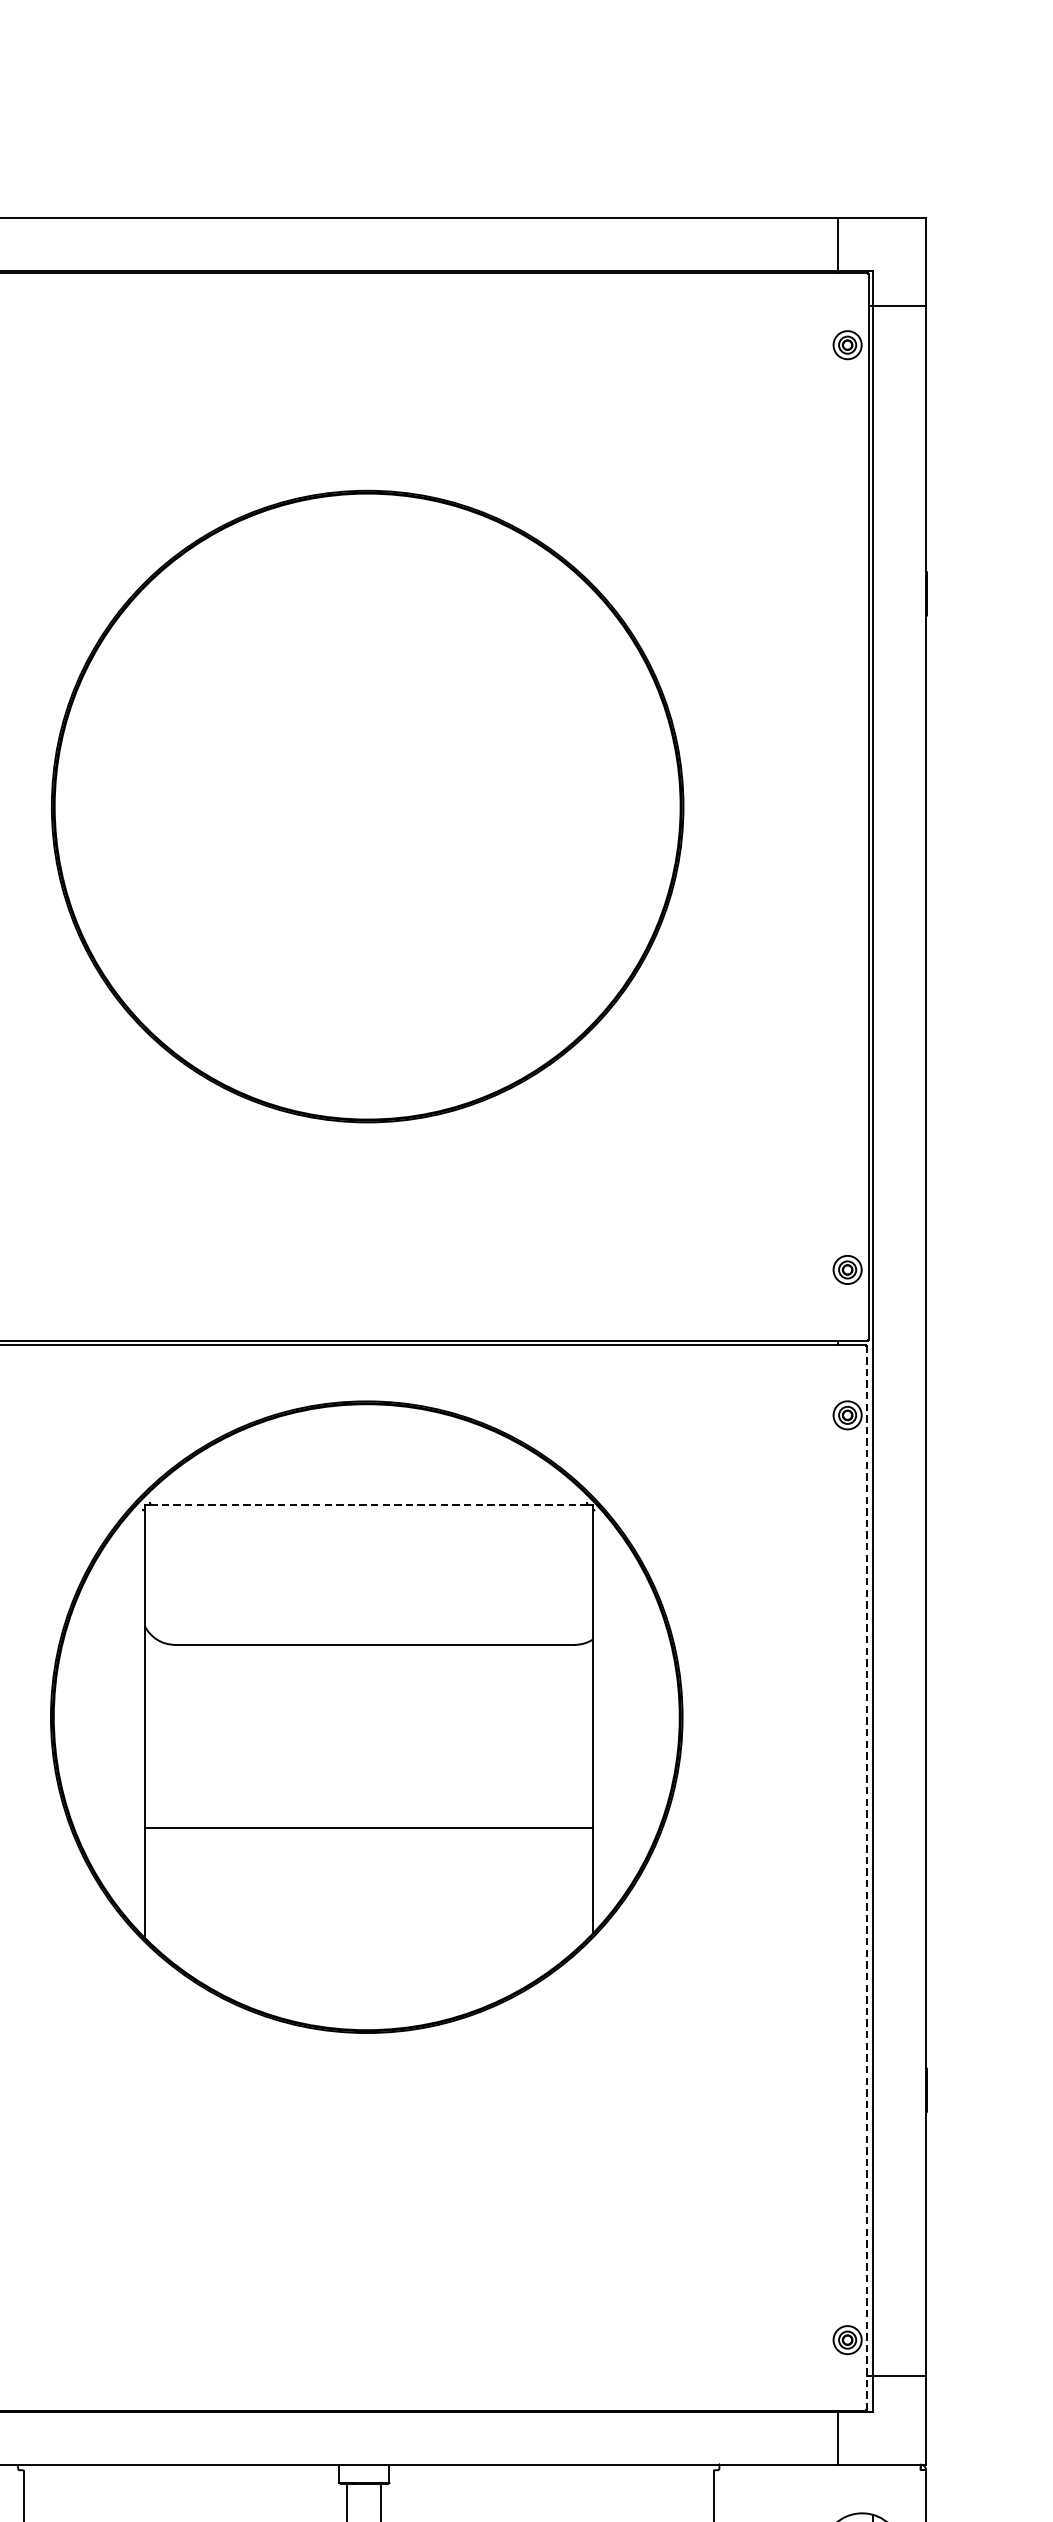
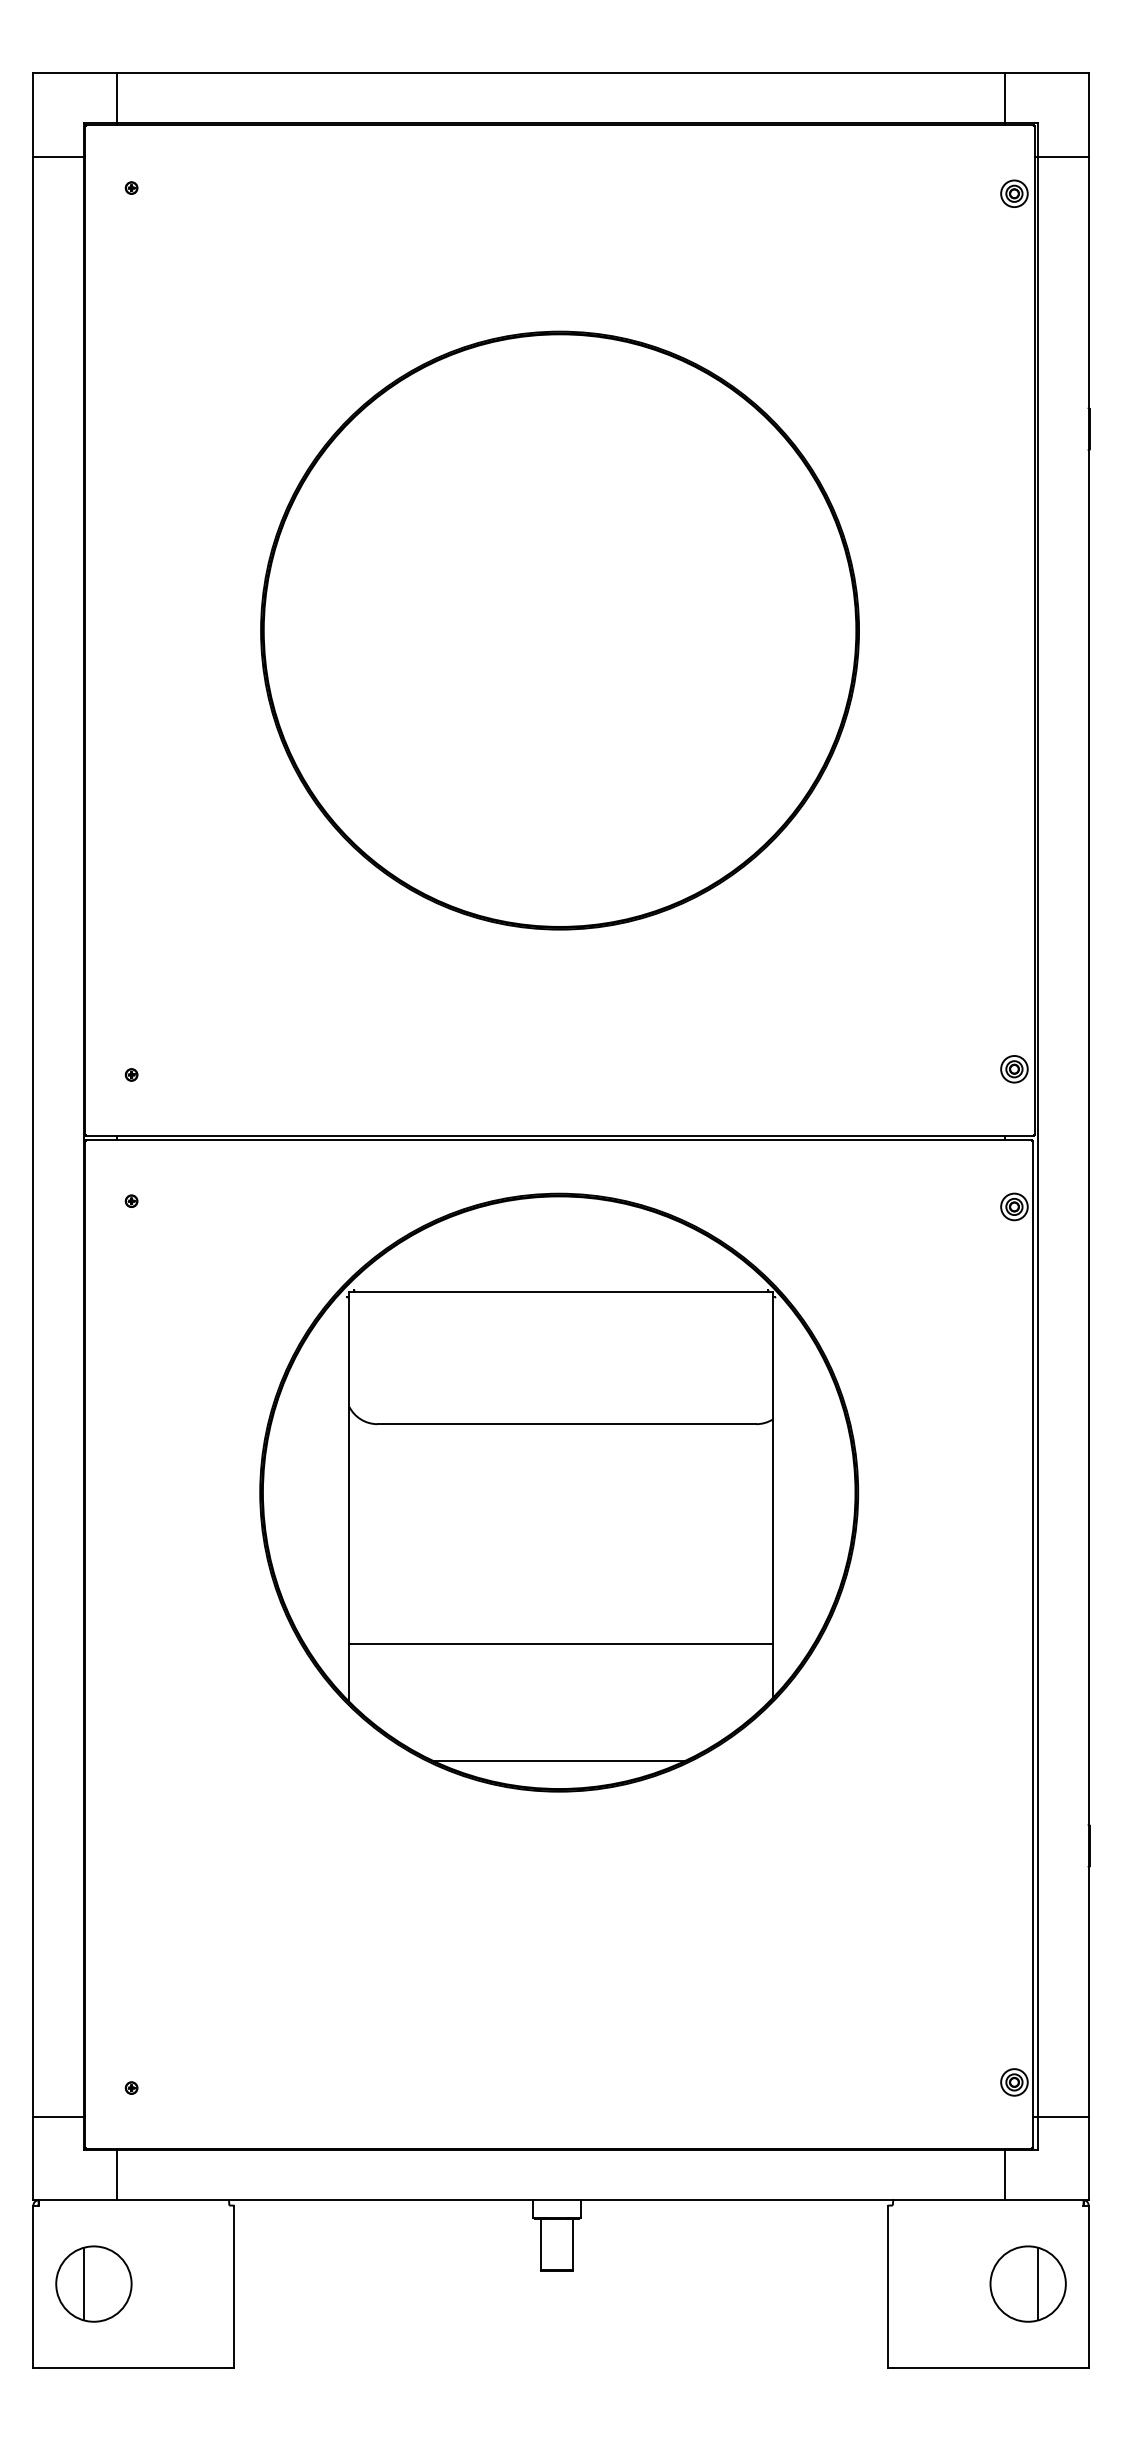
line: (369, 1504) -> (561, 1291), dashed -> solid
line: (368, 1827) -> (560, 1643), moved
line: (866, 1877) -> (1032, 1644), dashed -> solid
line: (367, 2000) -> (559, 1760), added

